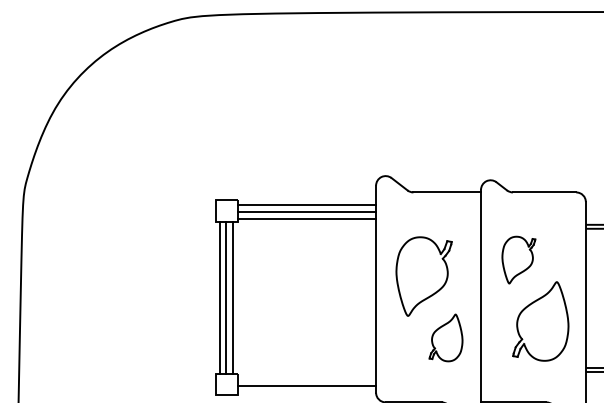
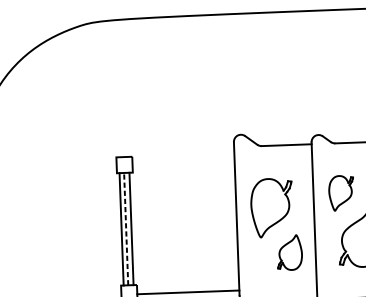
line: (306, 205) -> (183, 158), removed
line: (306, 212) -> (183, 163), removed
line: (306, 219) -> (183, 168), removed
line: (226, 297) -> (126, 228), solid -> dashed

